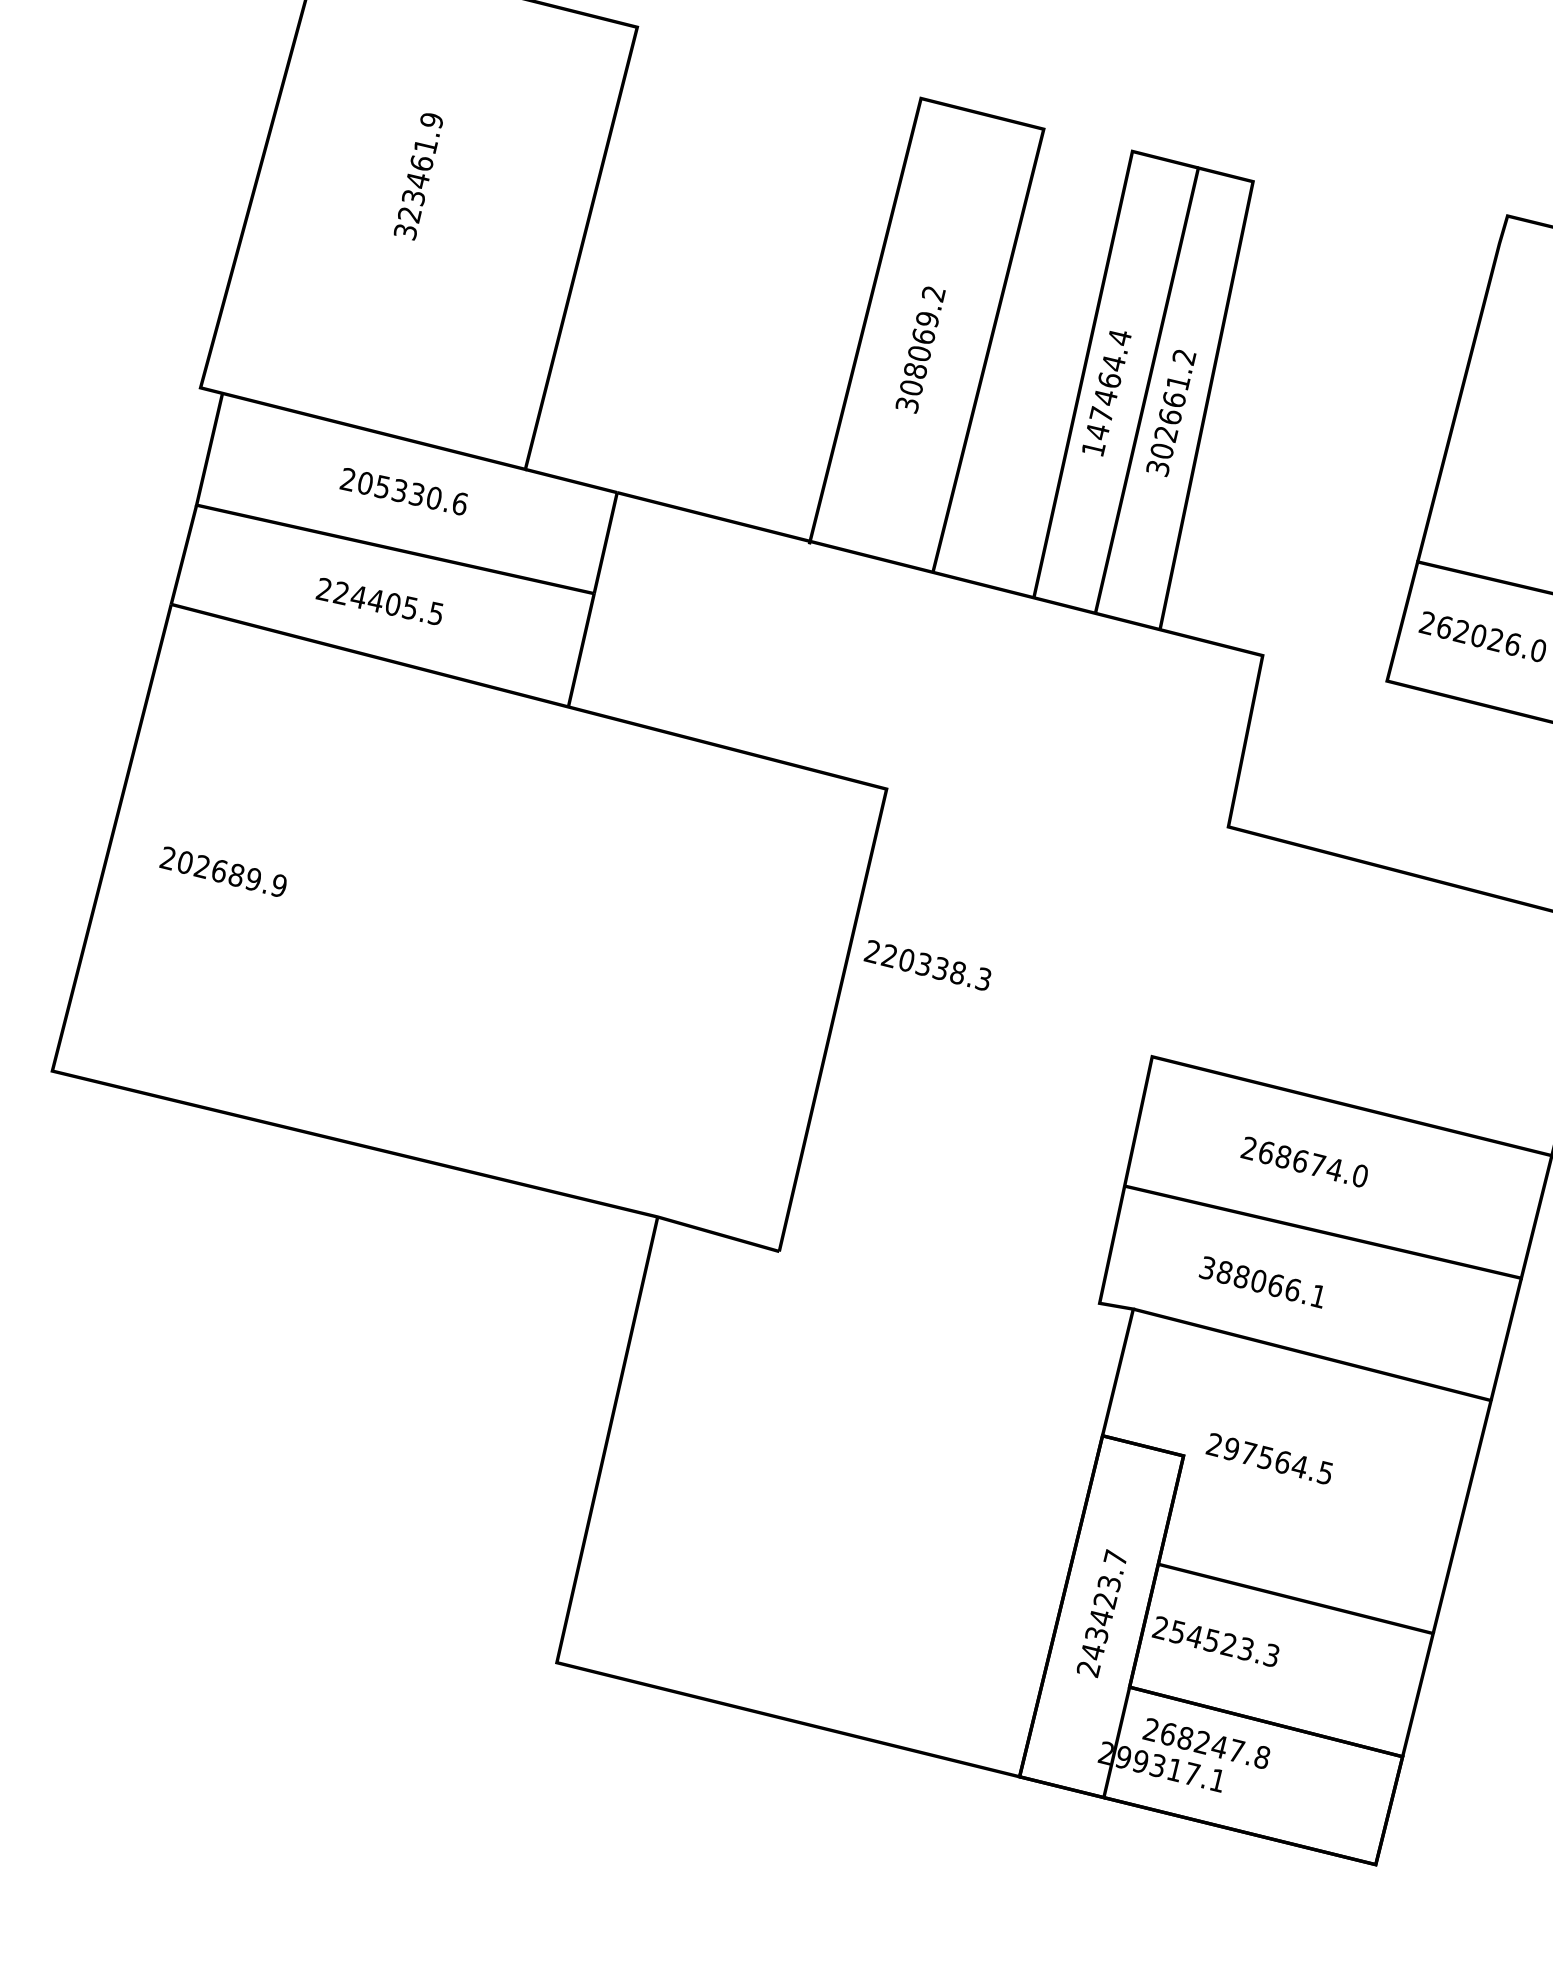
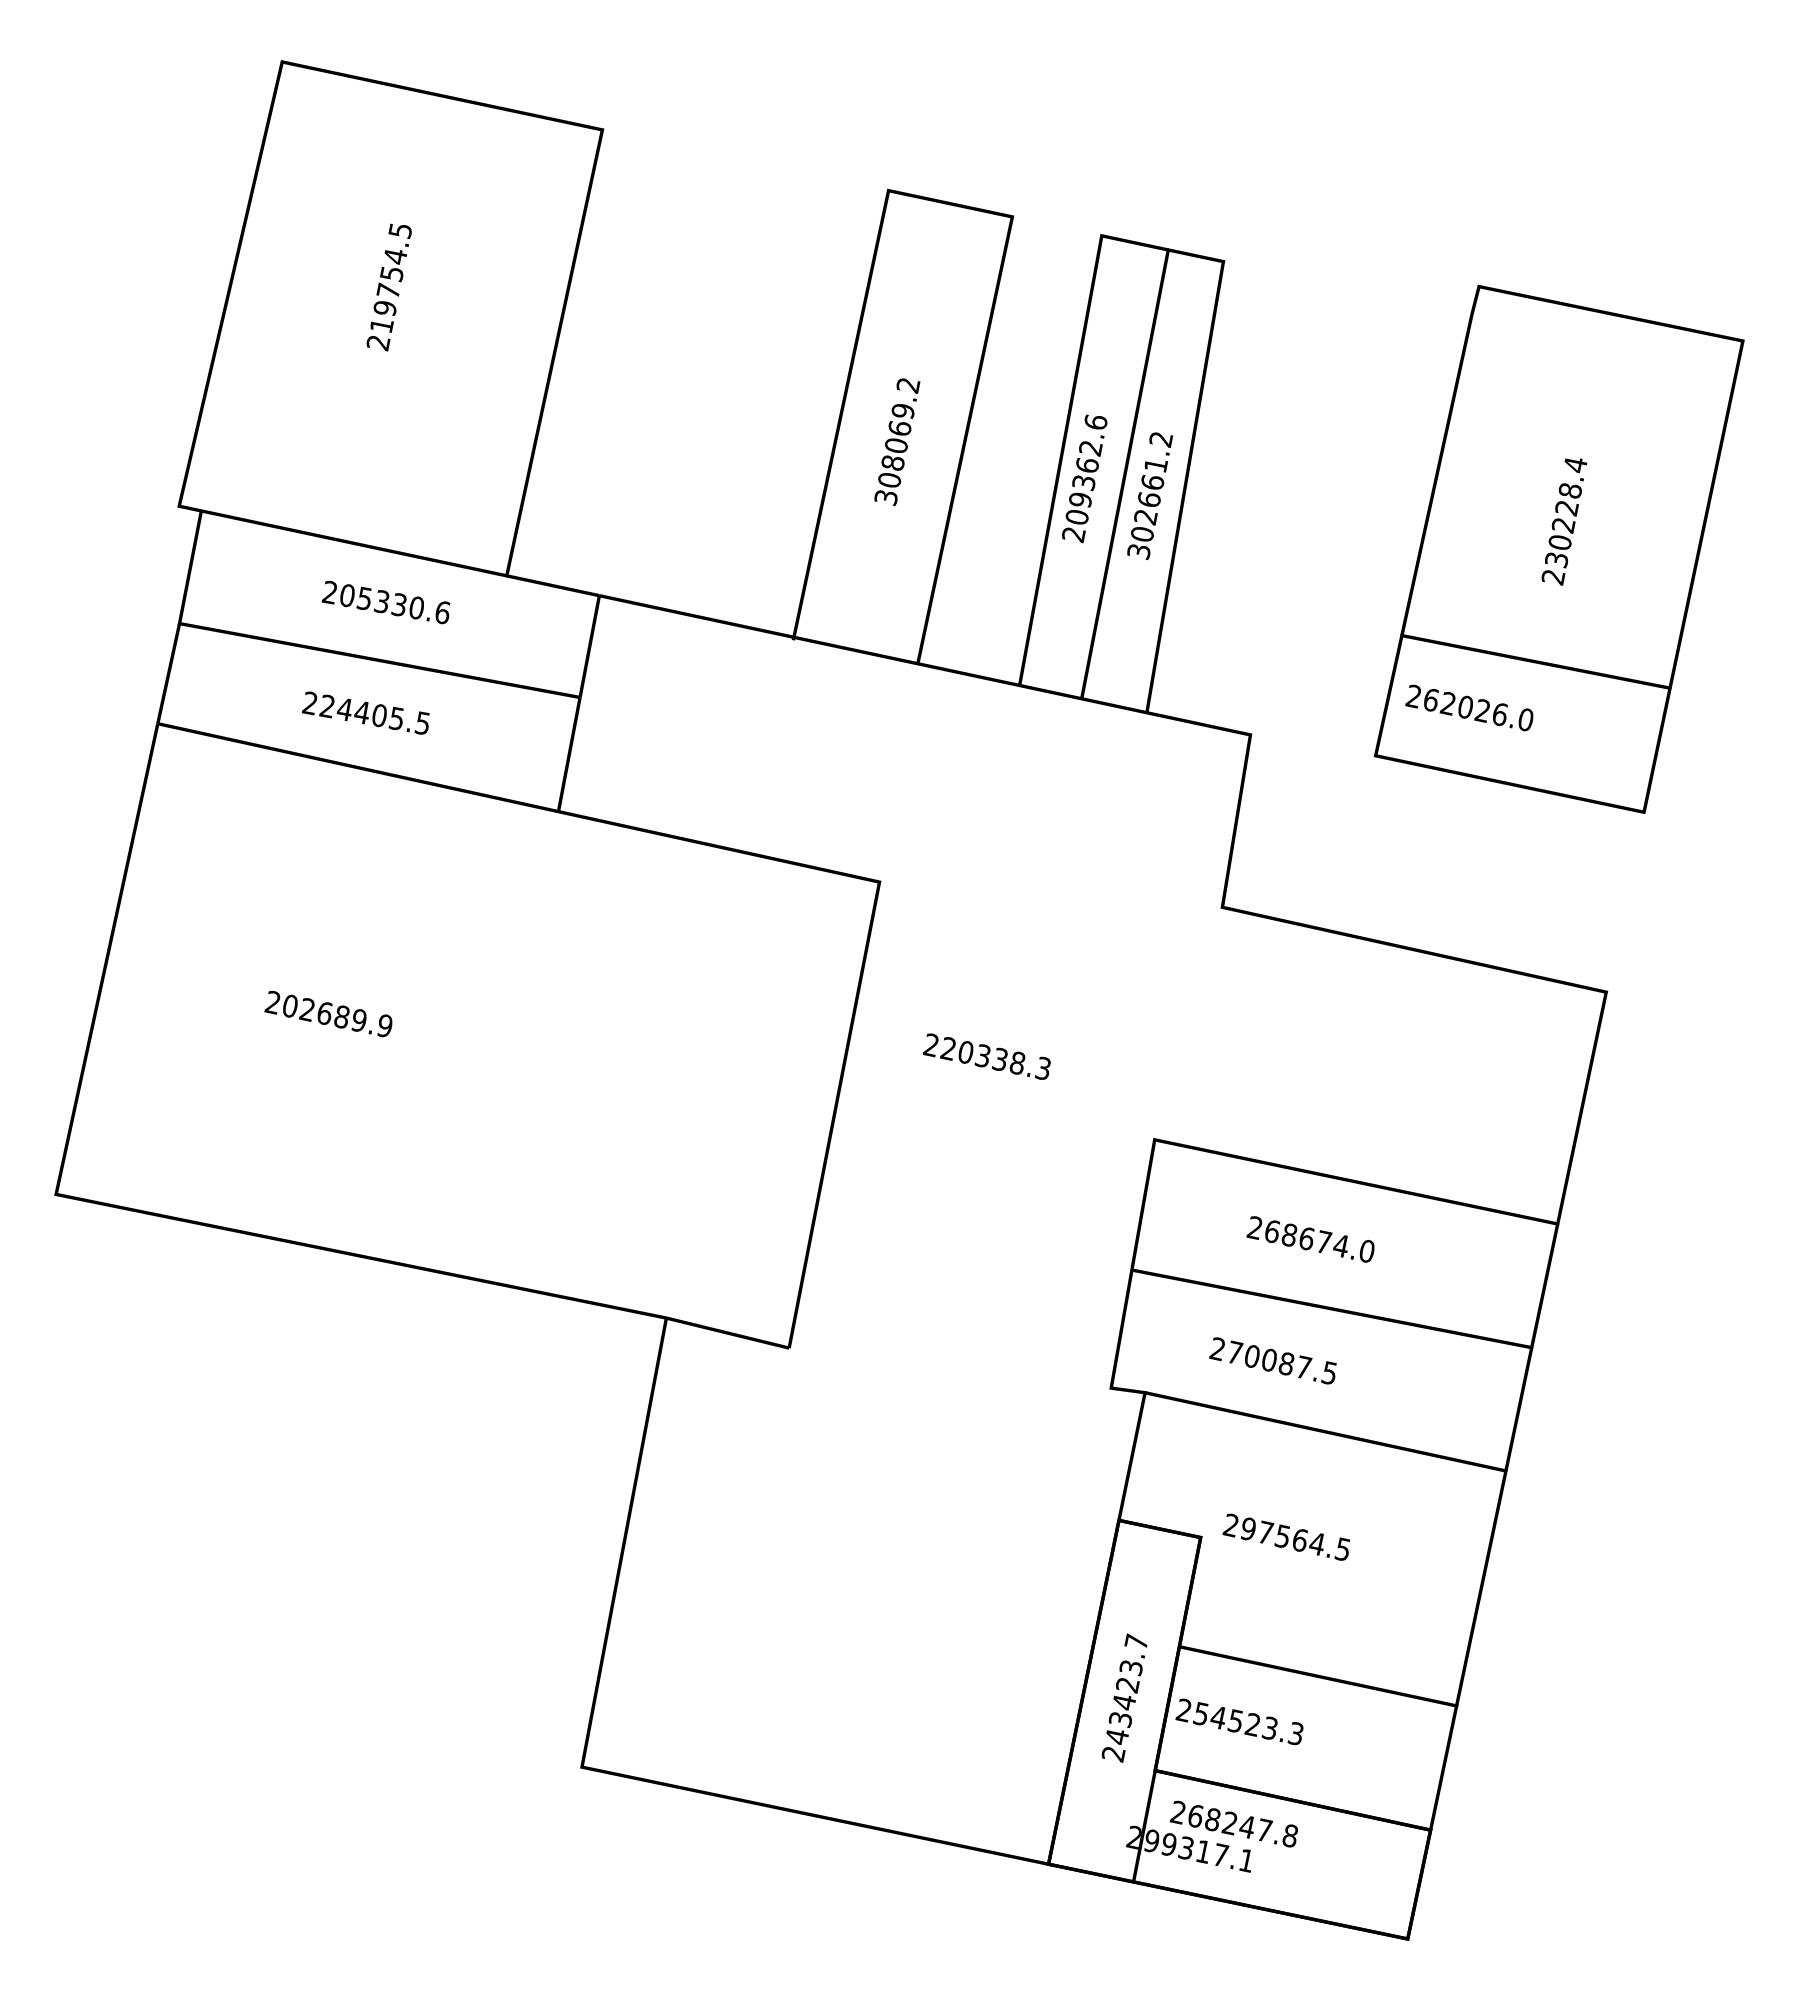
text: (417, 176) -> (388, 287), 323461.9 -> 219754.5
text: (1106, 393) -> (1084, 478), 147464.4 -> 209362.6
text: (223, 872) -> (328, 1014), moved
text: (927, 965) -> (986, 1056), moved
text: (1261, 1282) -> (1272, 1361), 388066.1 -> 270087.5

